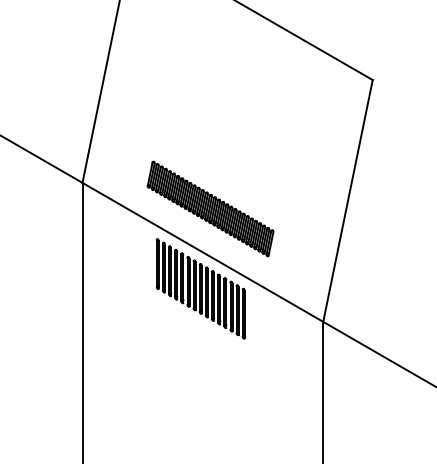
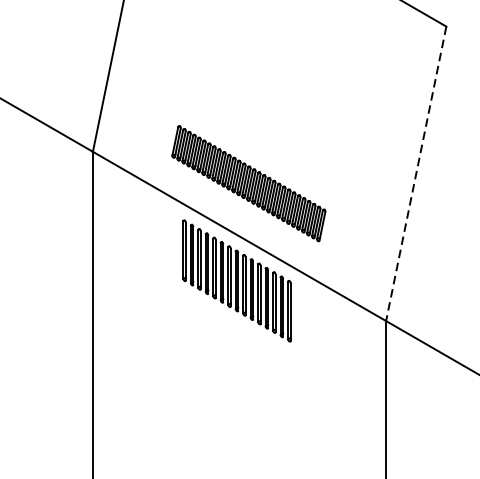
line: (347, 201) -> (415, 174), solid -> dashed

